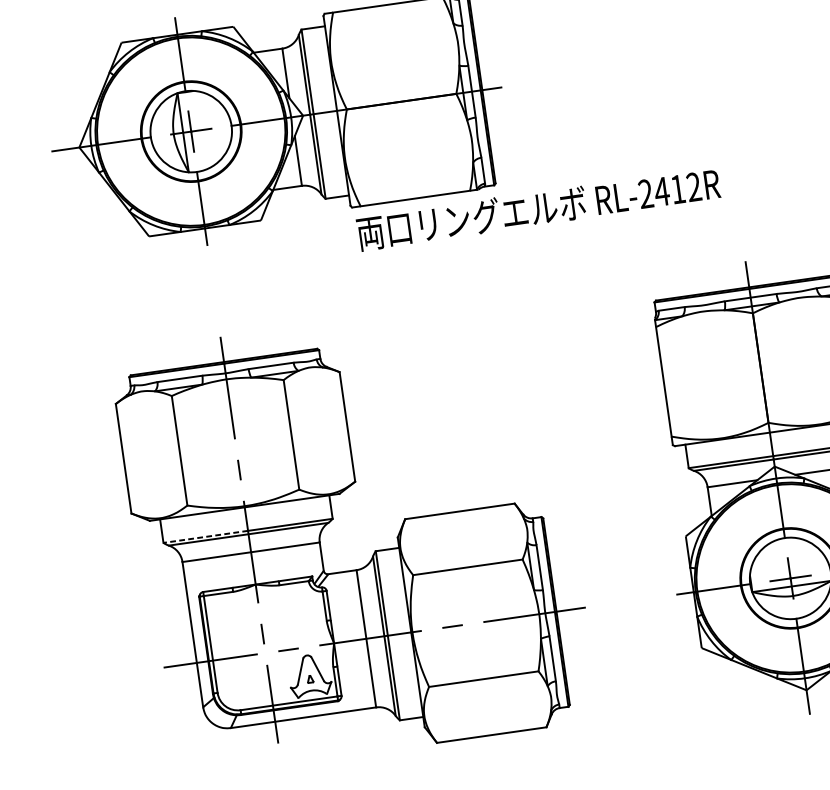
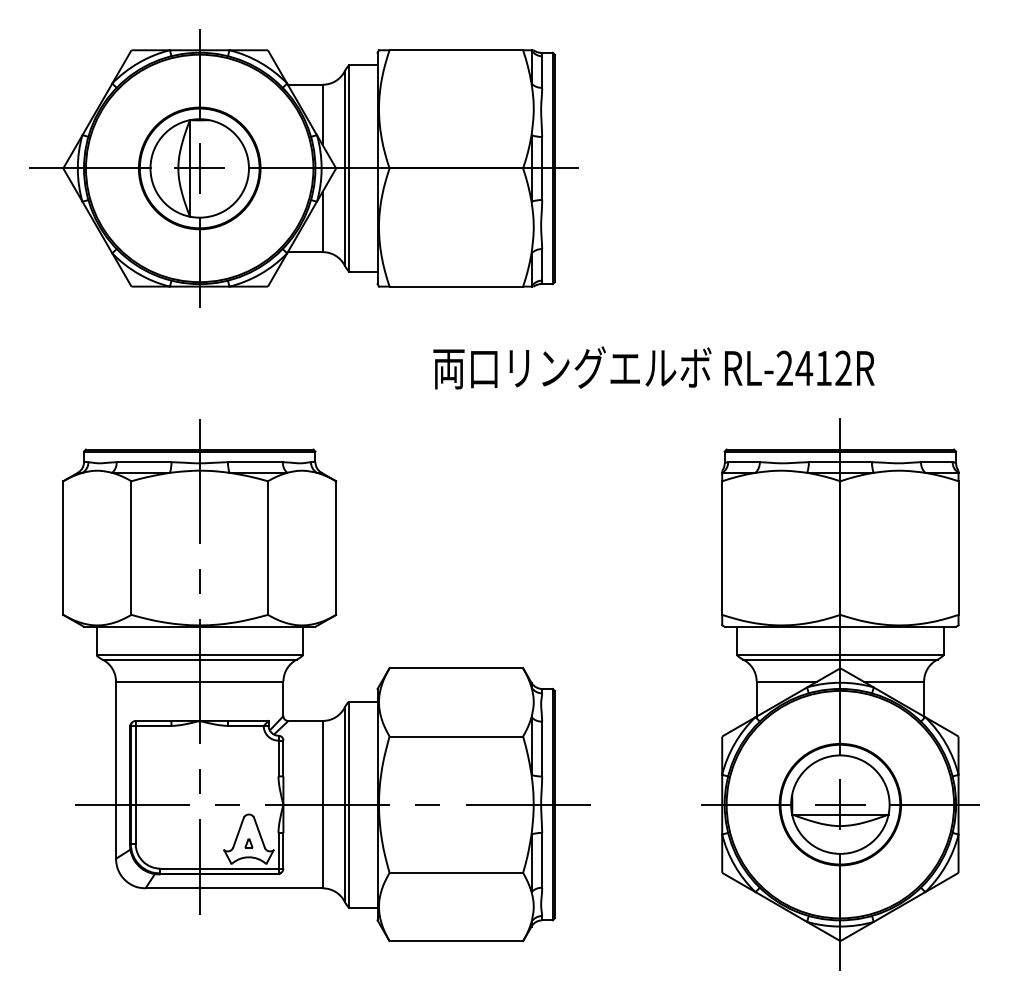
text: (538, 208) -> (653, 367), moved
line: (206, 536) -> (148, 655), dashed -> solid

